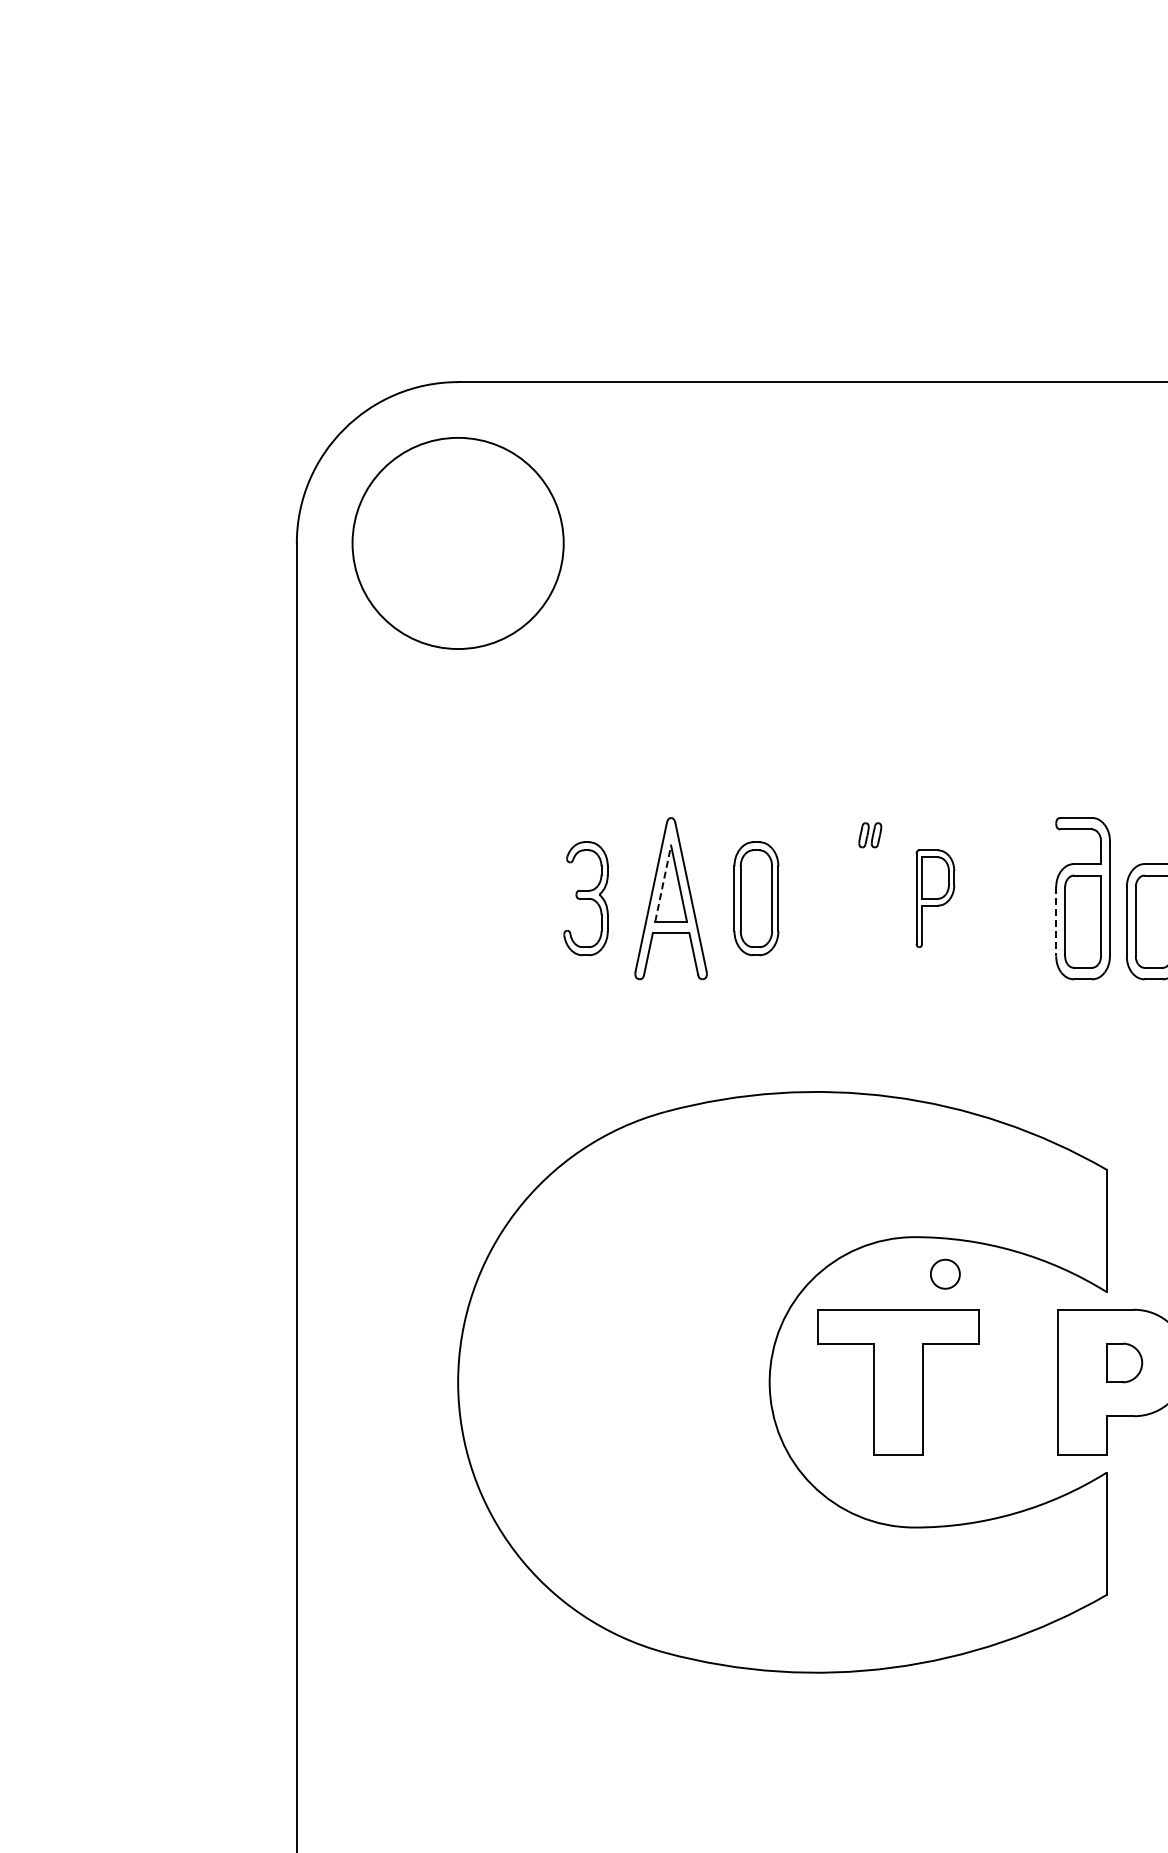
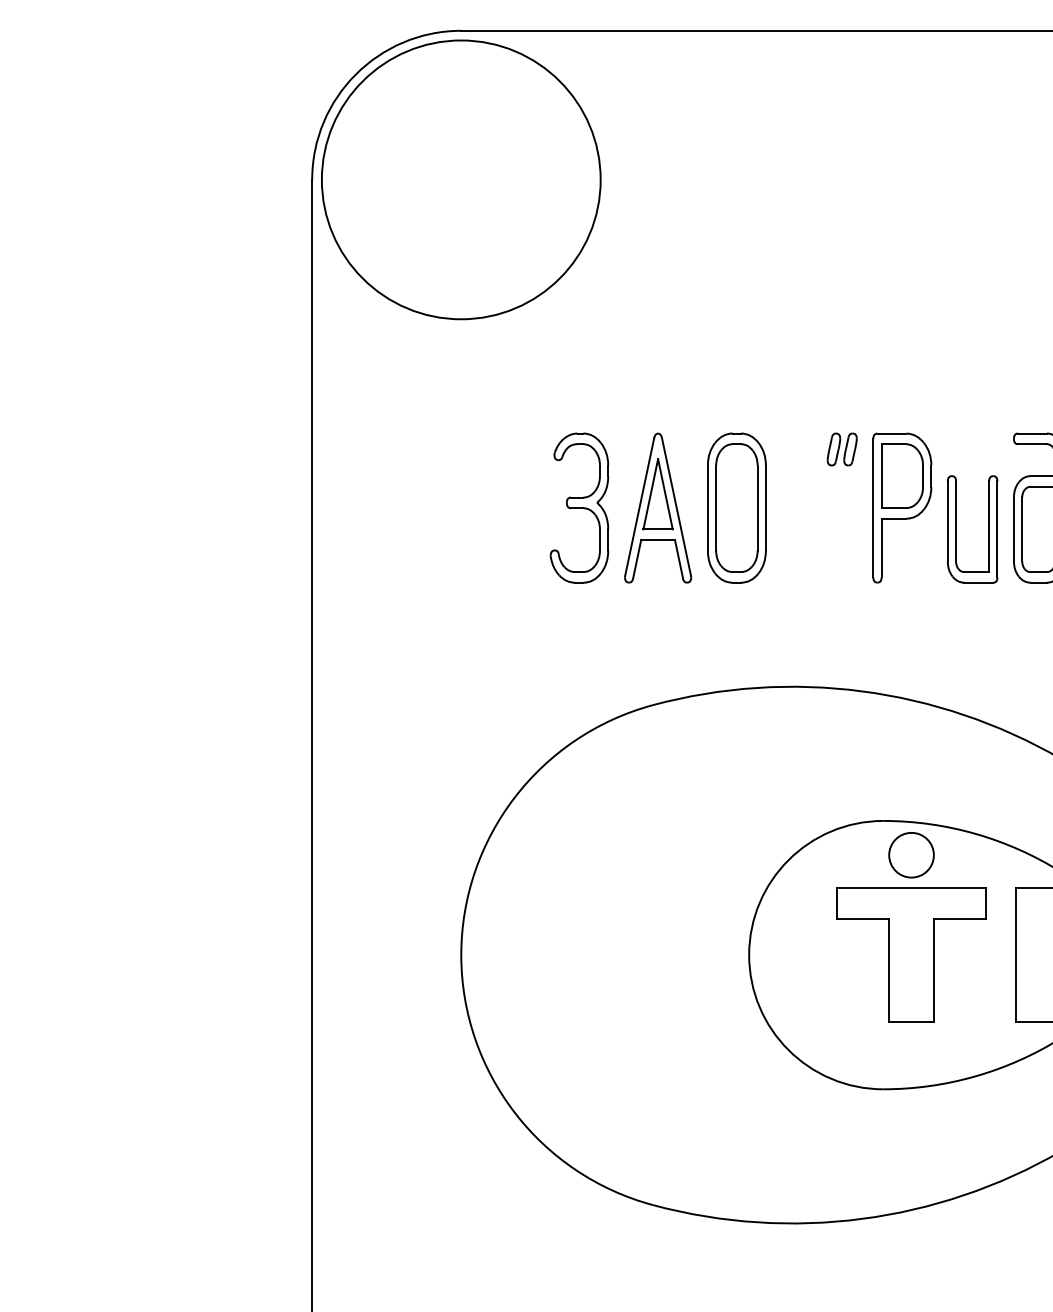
circle: (457, 543) -> (460, 179), size x1.43
part: (869, 835) -> (841, 449), size x1.43
line: (663, 883) -> (651, 494), dashed -> solid
part: (585, 898) -> (578, 507), size x1.43
part: (756, 898) -> (736, 507), size x1.43
part: (935, 898) -> (902, 507), size x1.67
part: (994, 921) -> (956, 529), added
line: (1056, 921) -> (1014, 529), dashed -> solid
circle: (945, 1274) -> (911, 855), size x1.67
part: (898, 1382) -> (911, 955), moved

